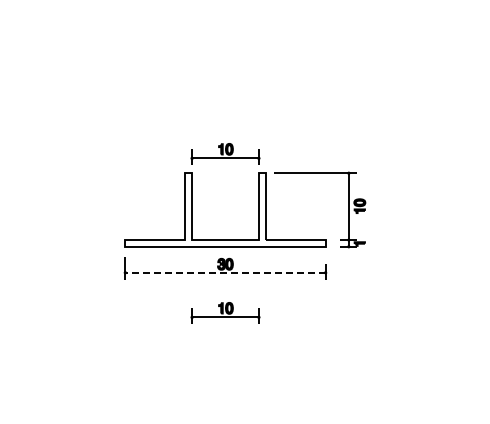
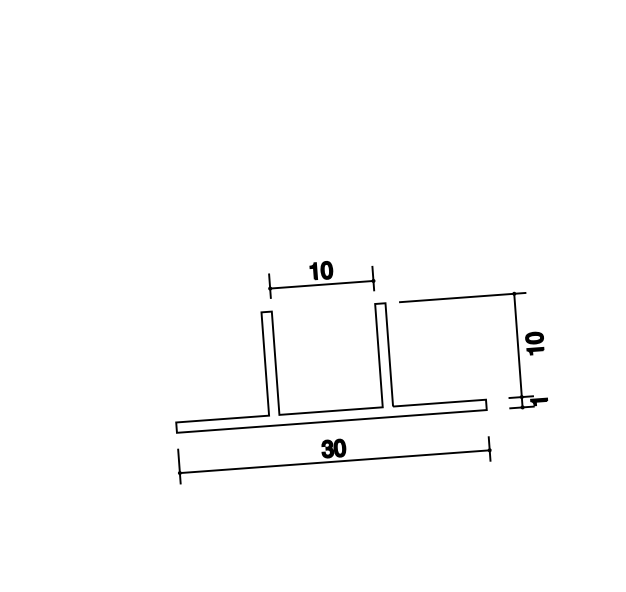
line: (225, 272) -> (334, 461), dashed -> solid
part: (225, 312) -> (339, 523), removed

